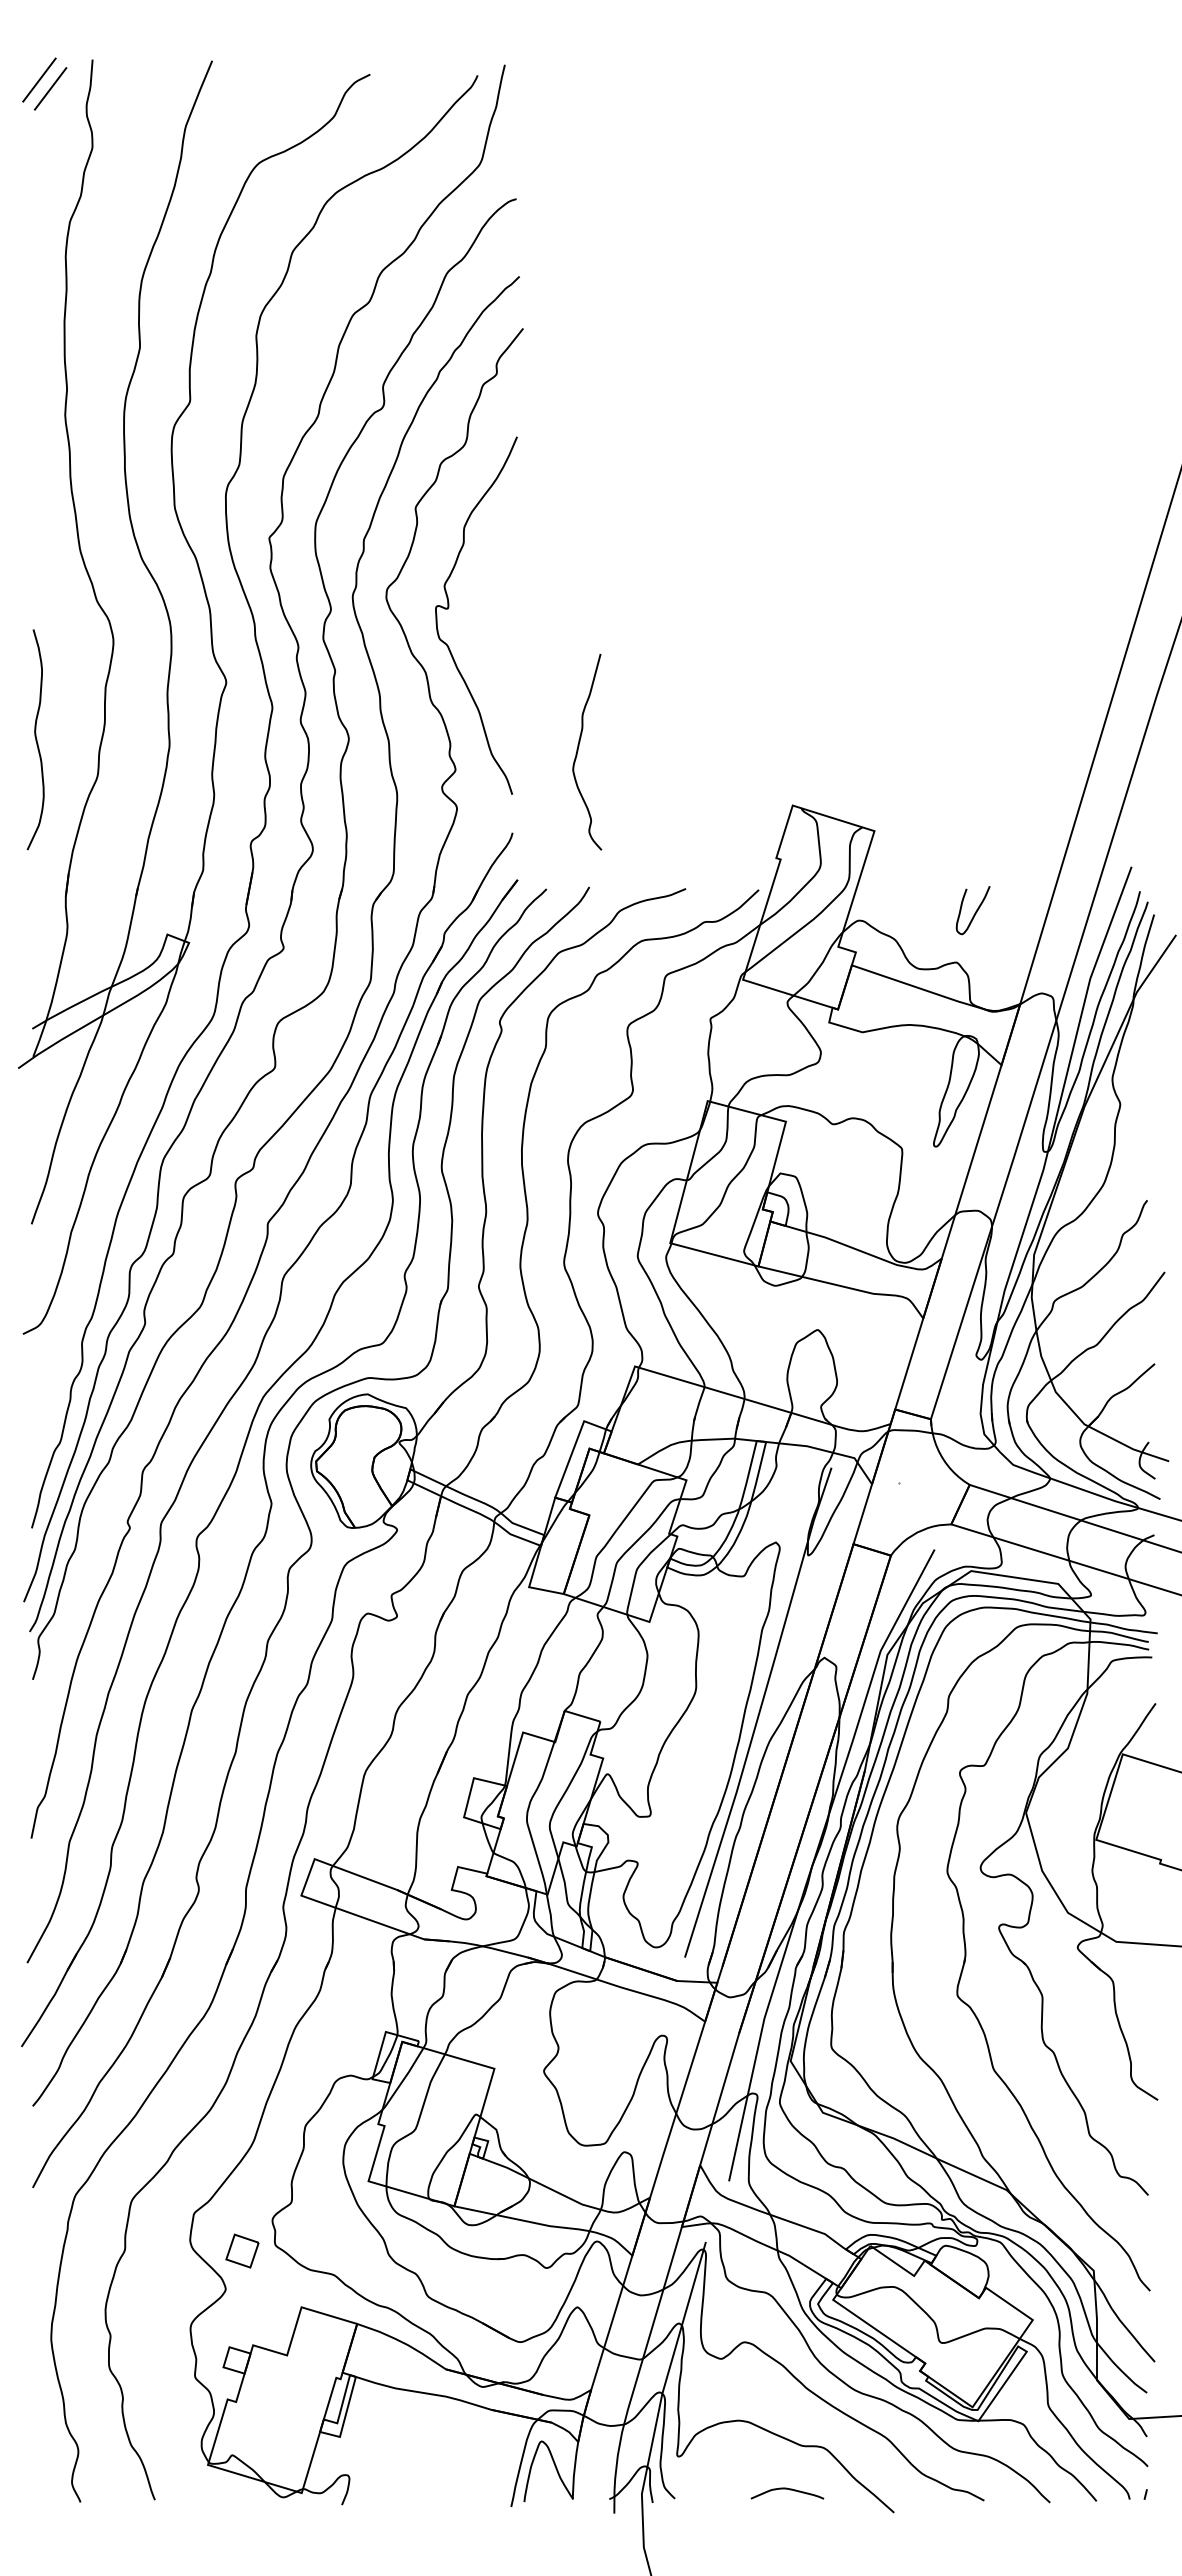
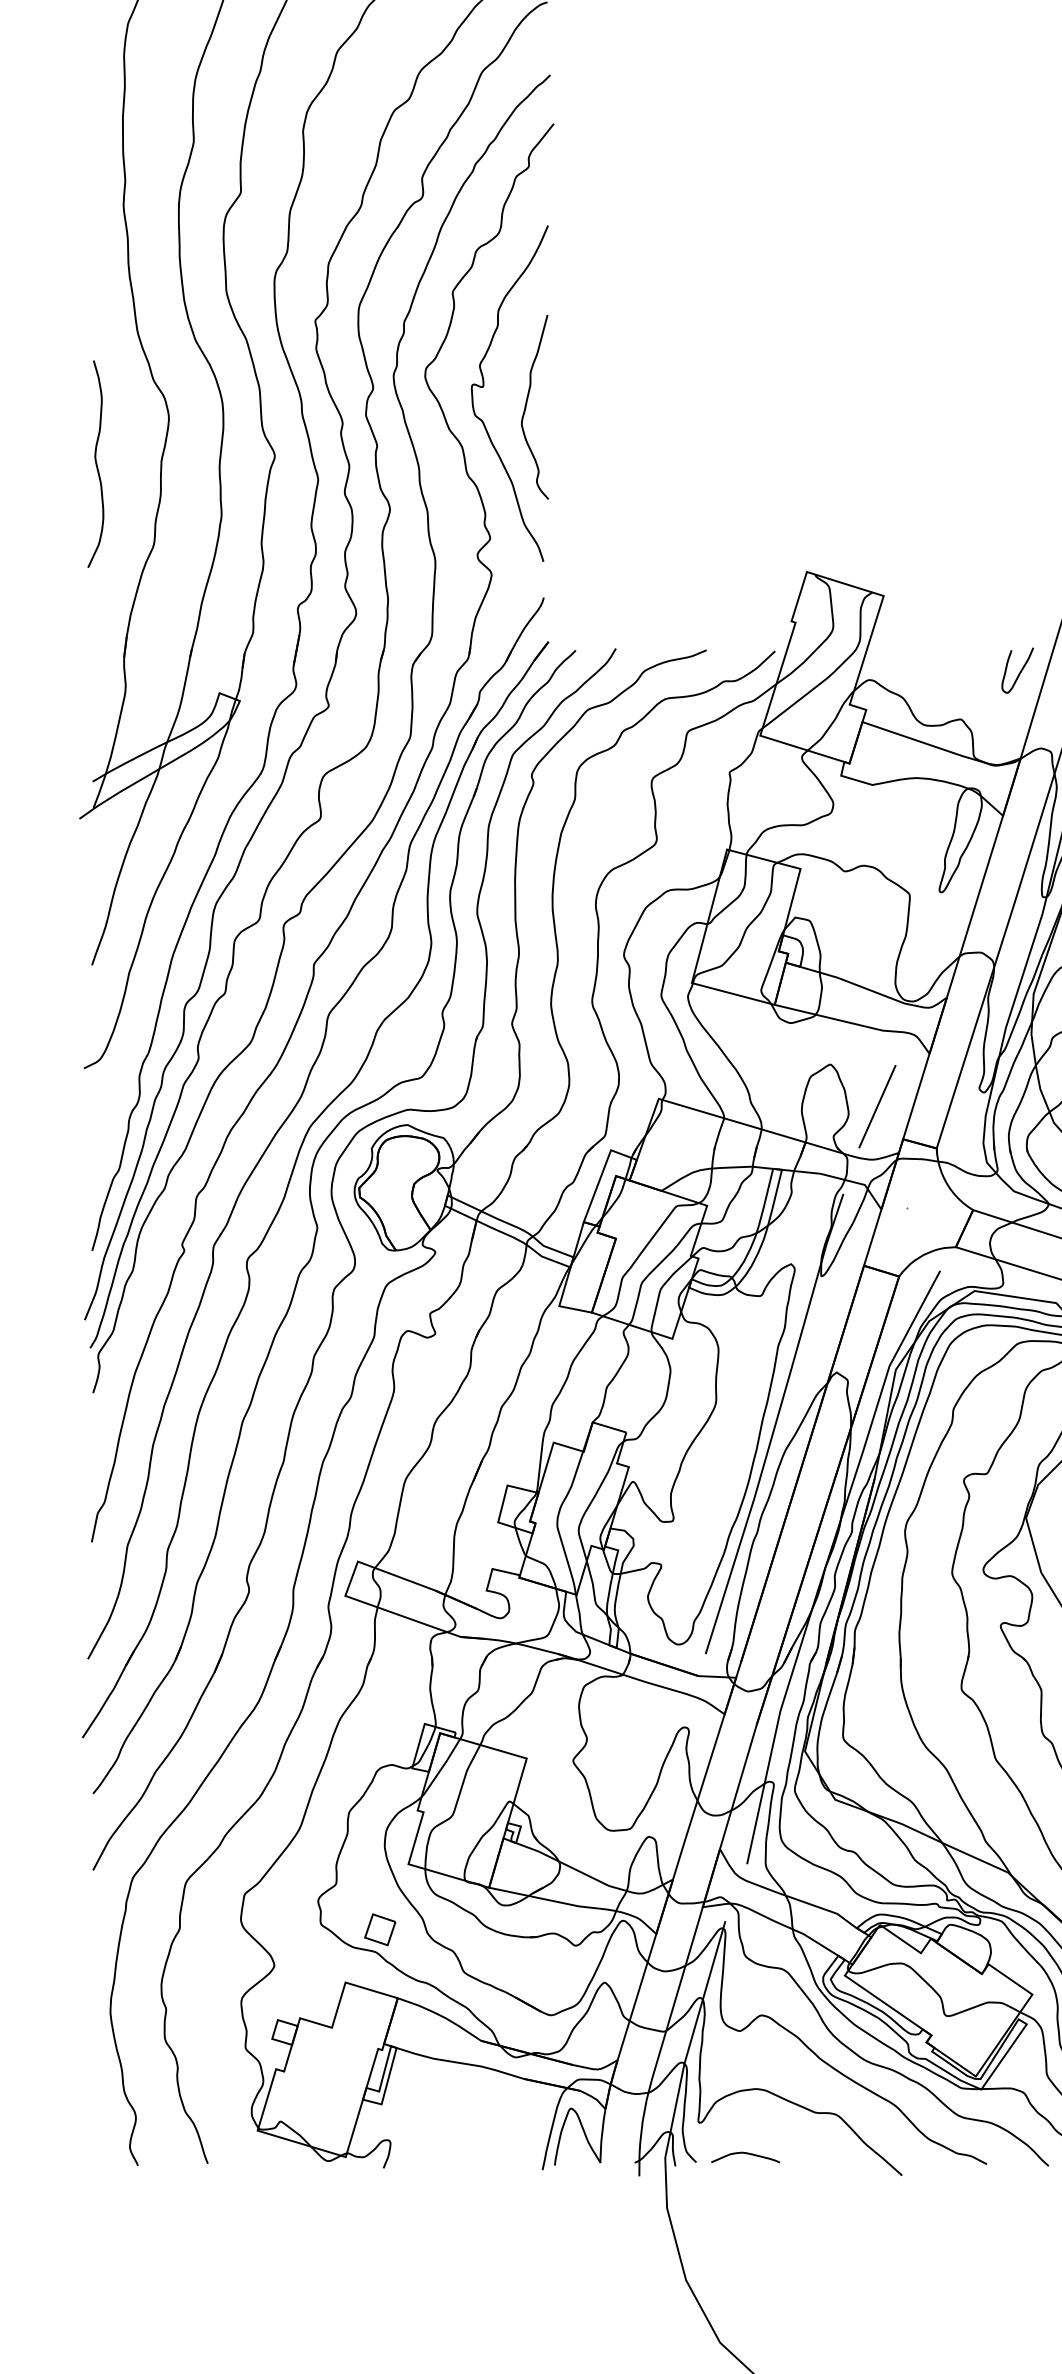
curve: (35, 739) -> (95, 463), moved
curve: (578, 751) -> (526, 406), moved
curve: (975, 911) -> (1019, 671), moved
line: (867, 1374) -> (877, 1106), added
part: (242, 2250) -> (380, 1929), moved
curve: (789, 2490) -> (747, 2154), moved

